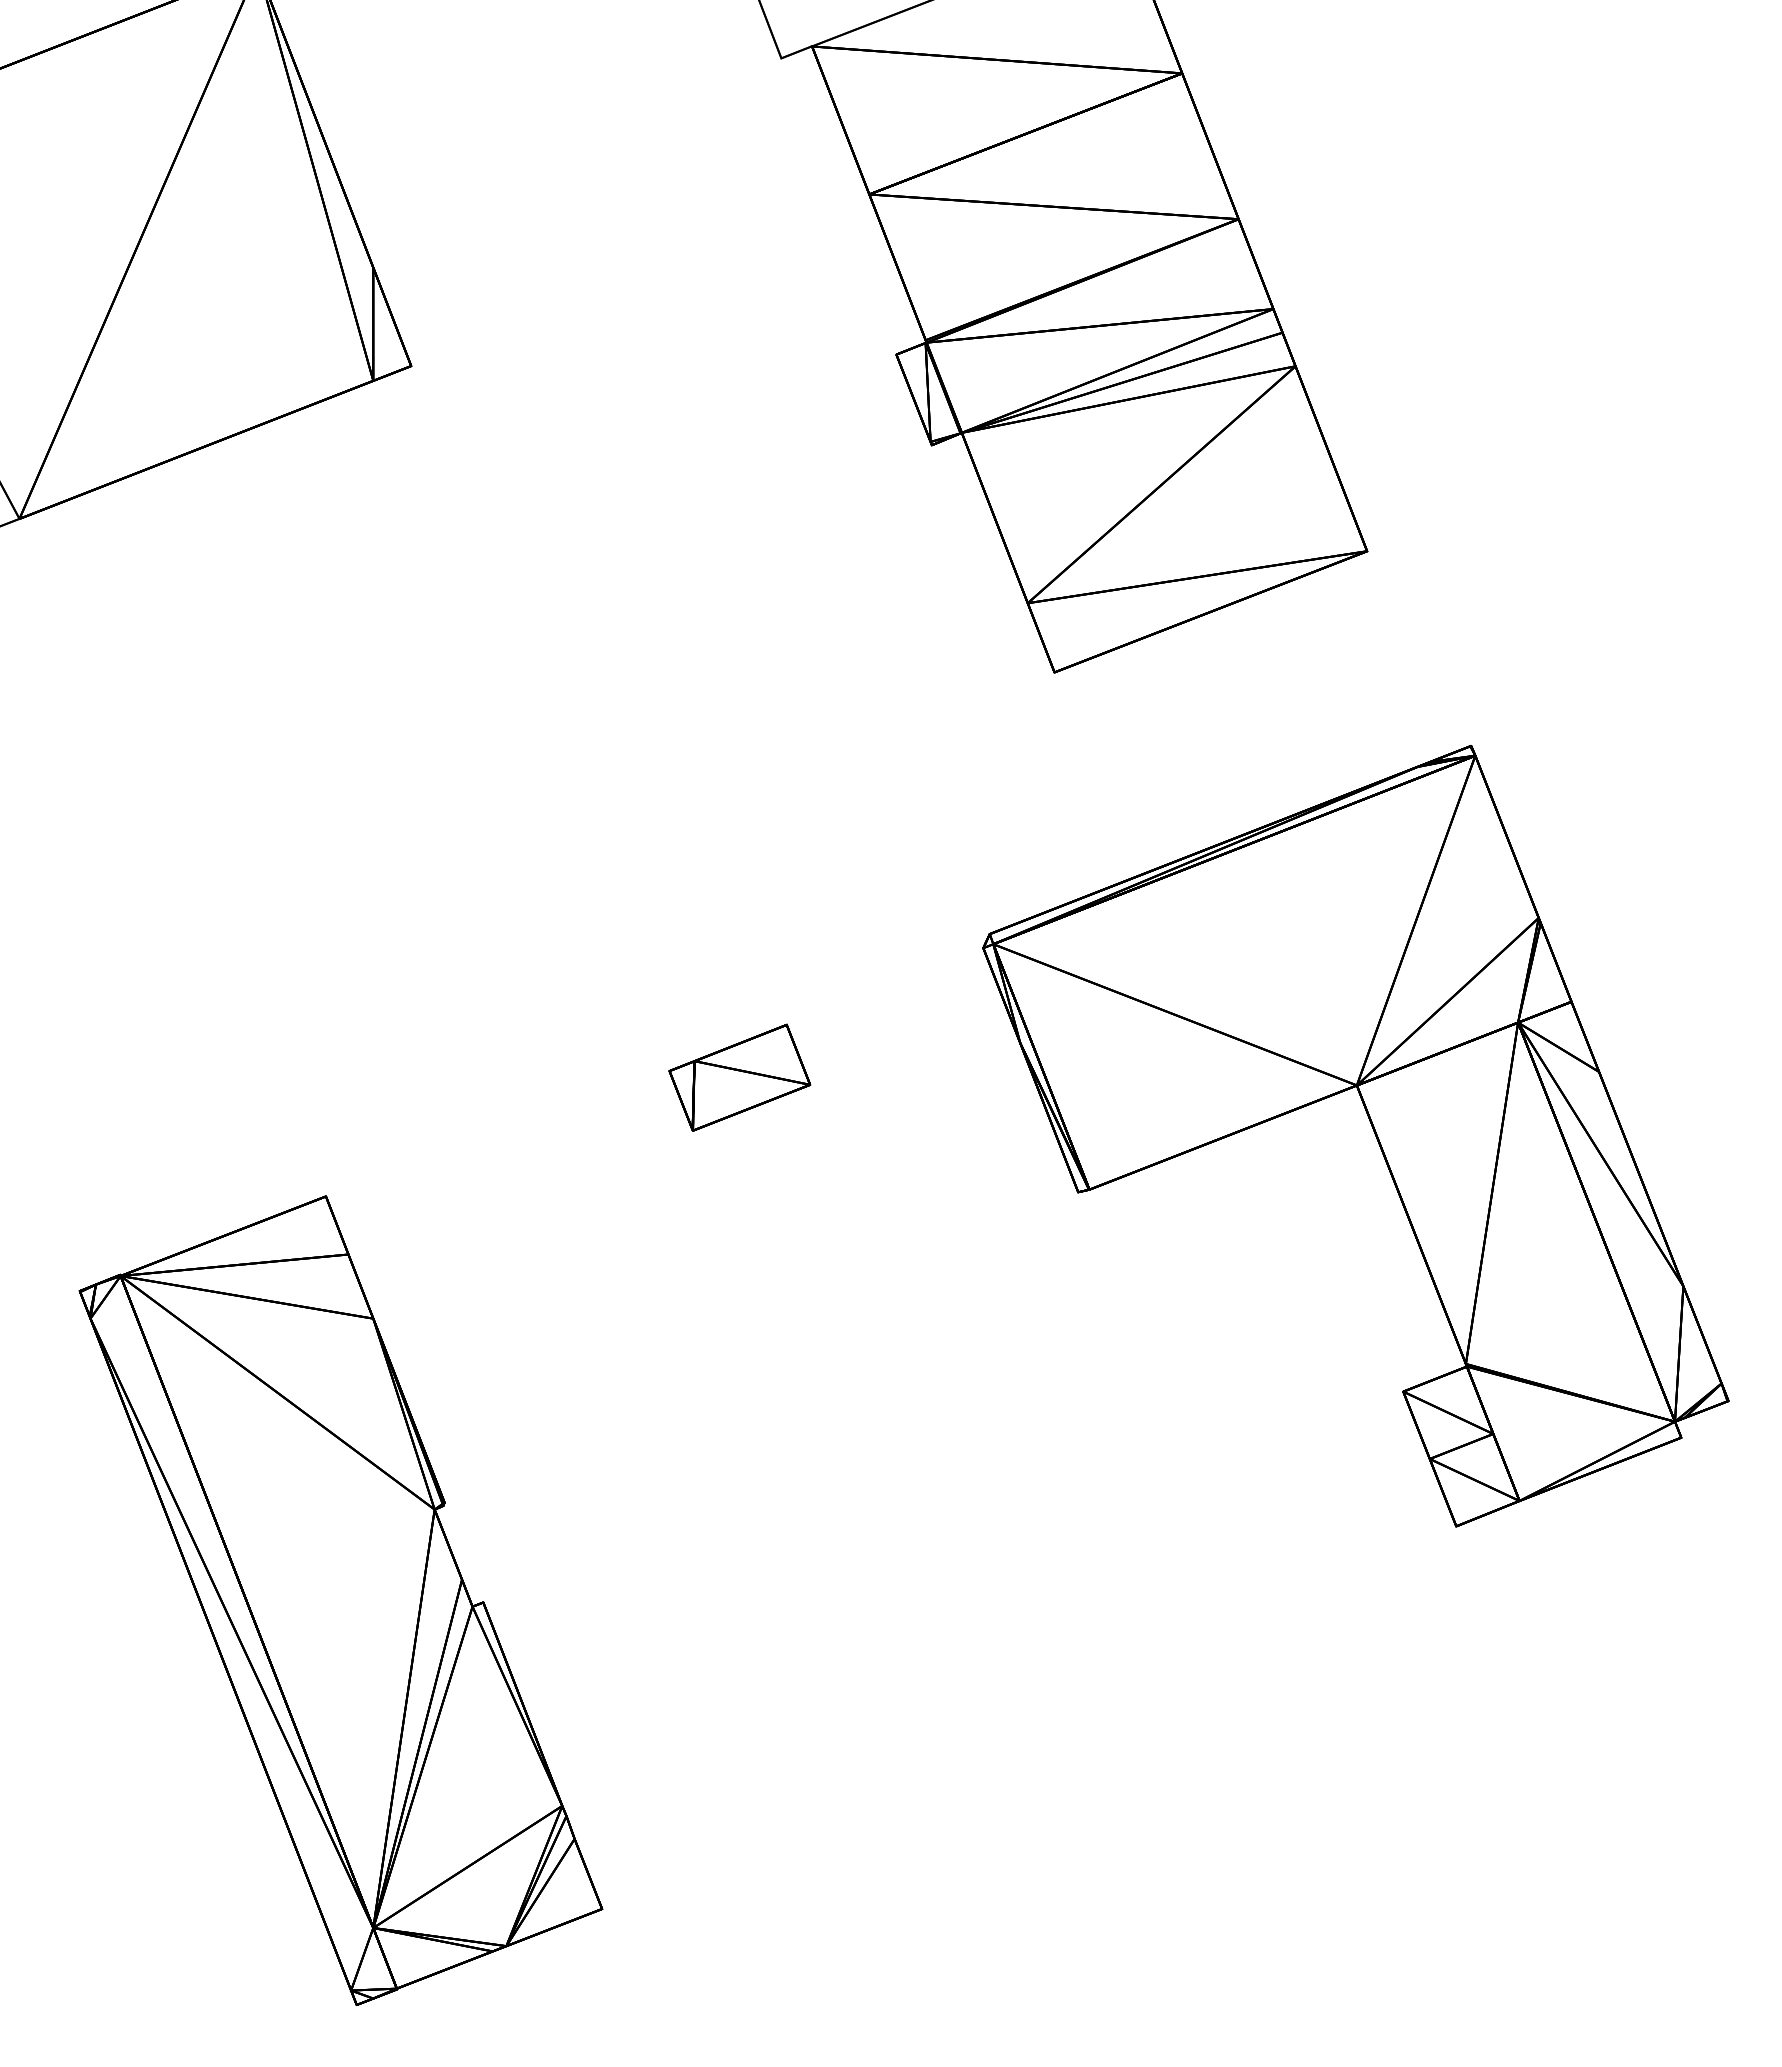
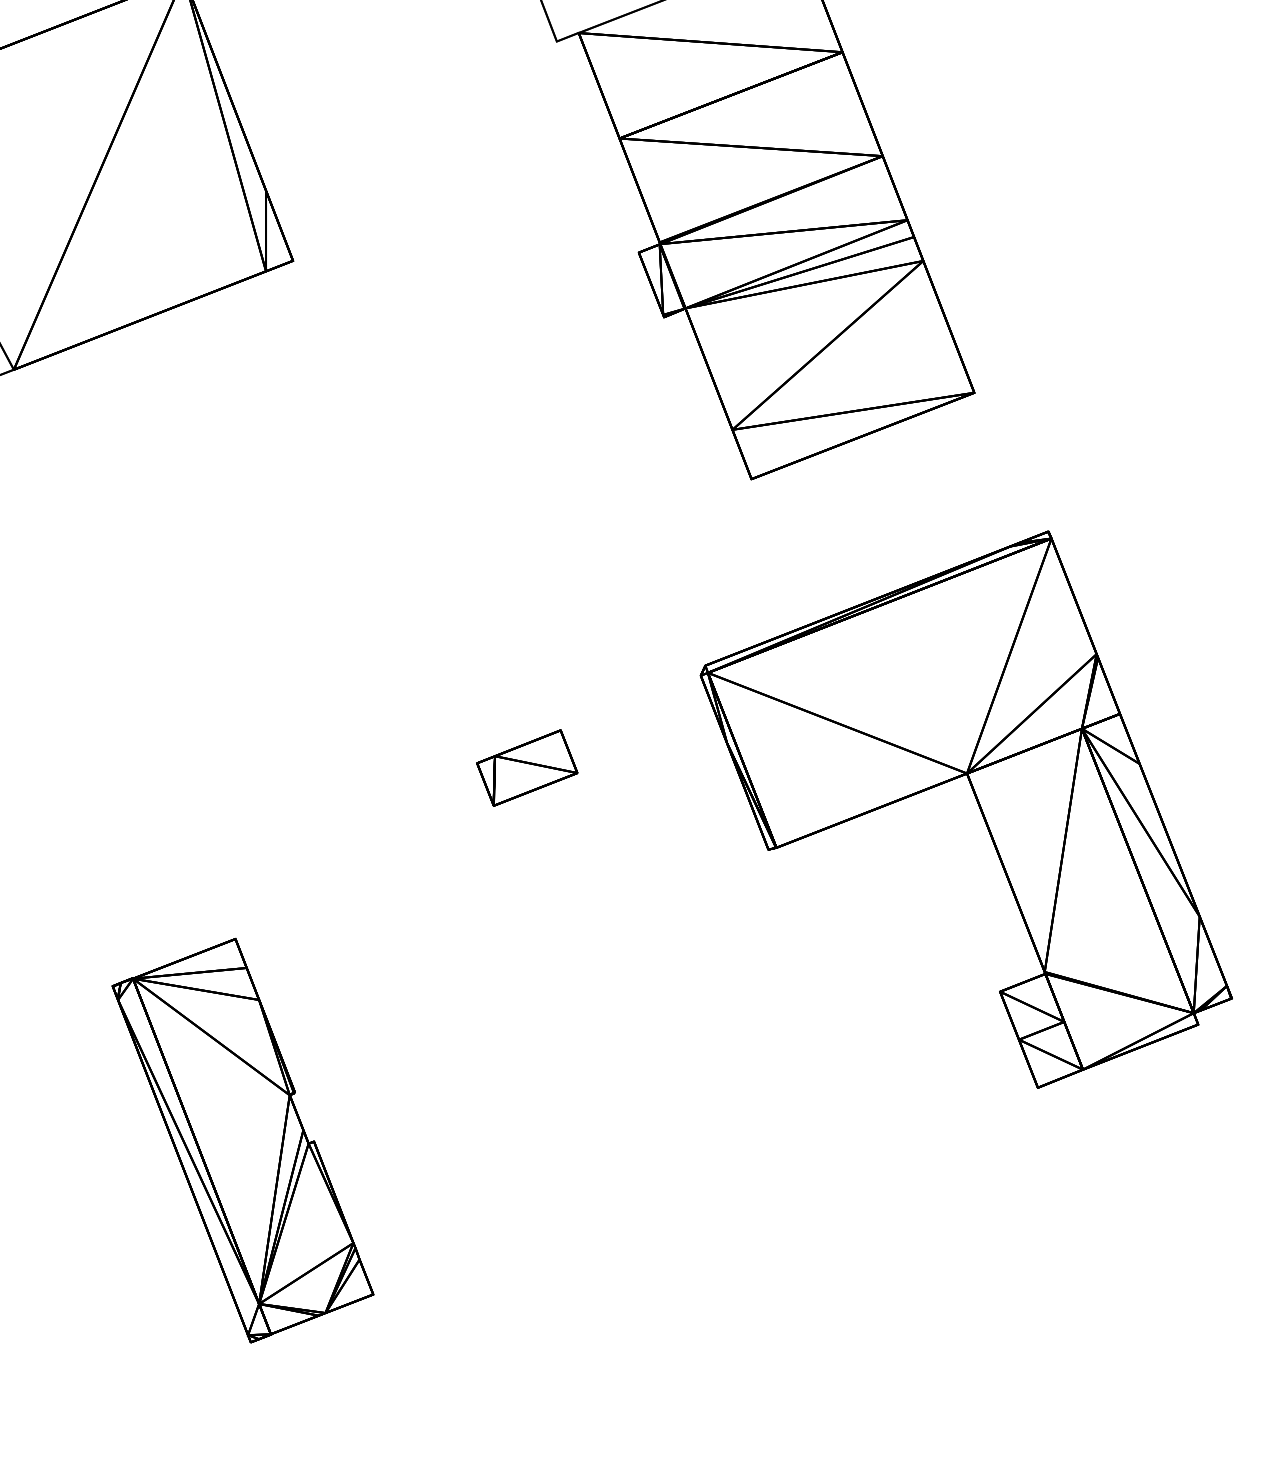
part: (340, 1600) -> (242, 1140), size x0.7

